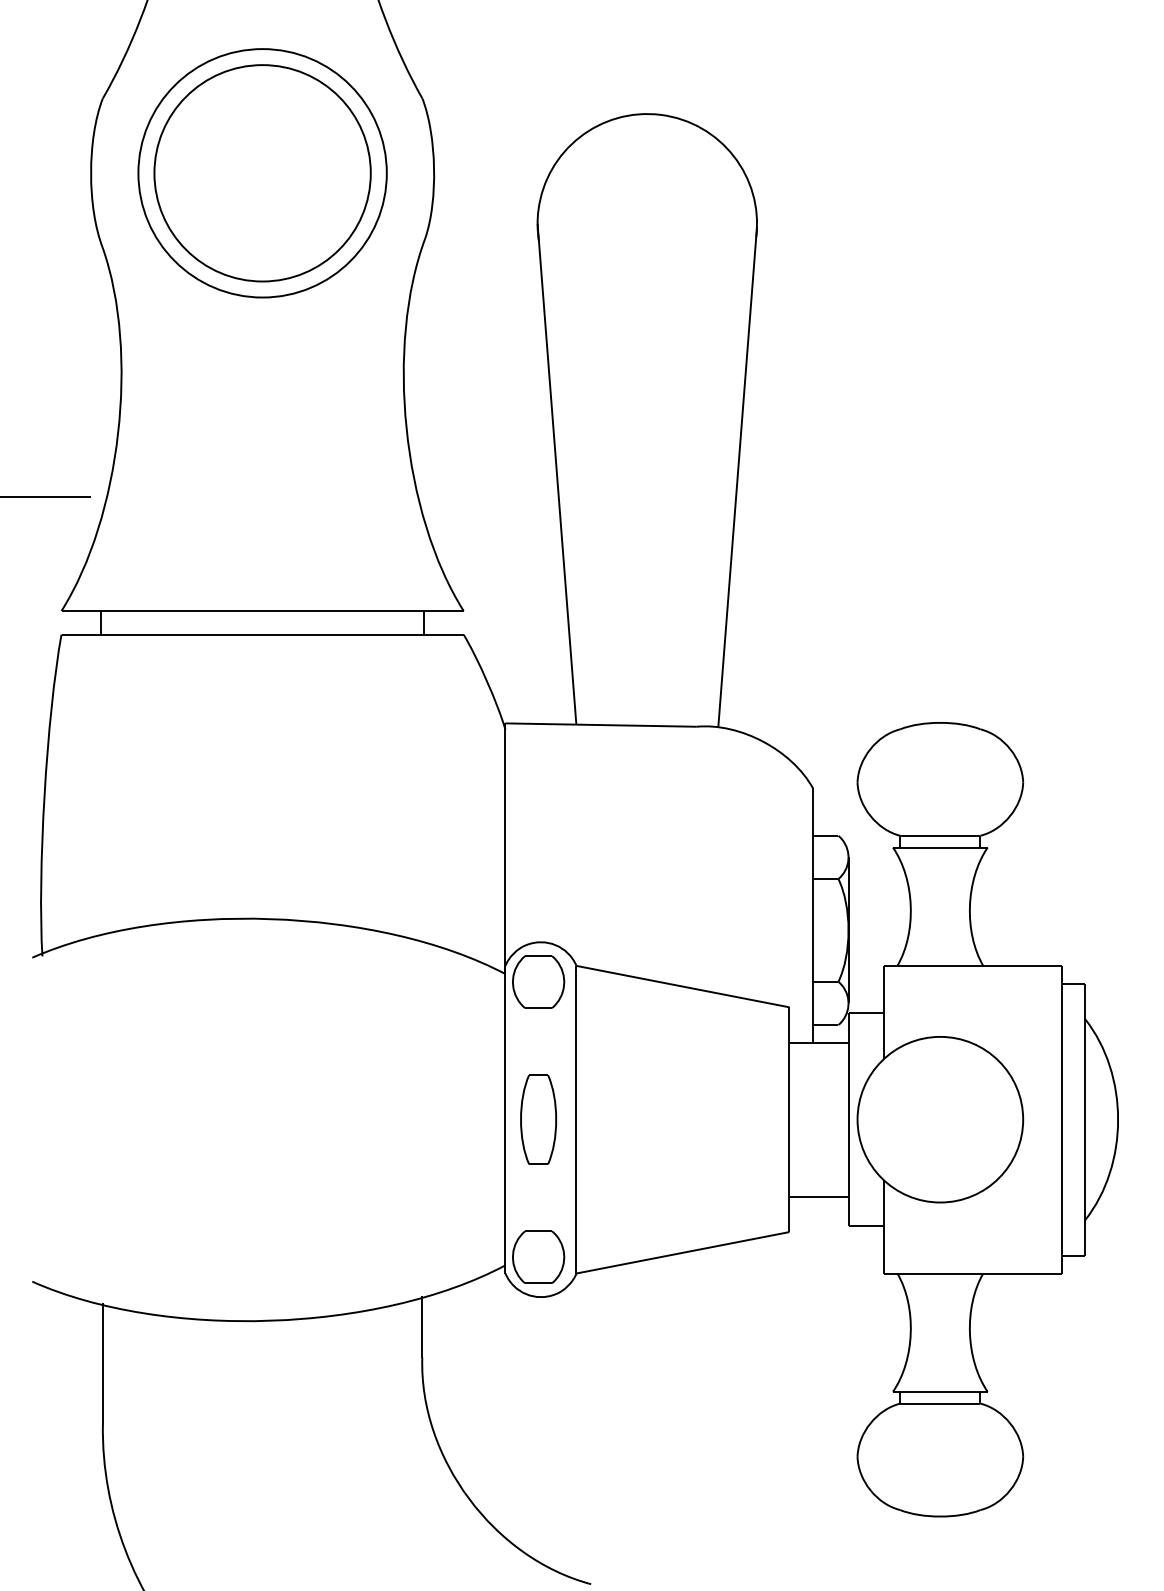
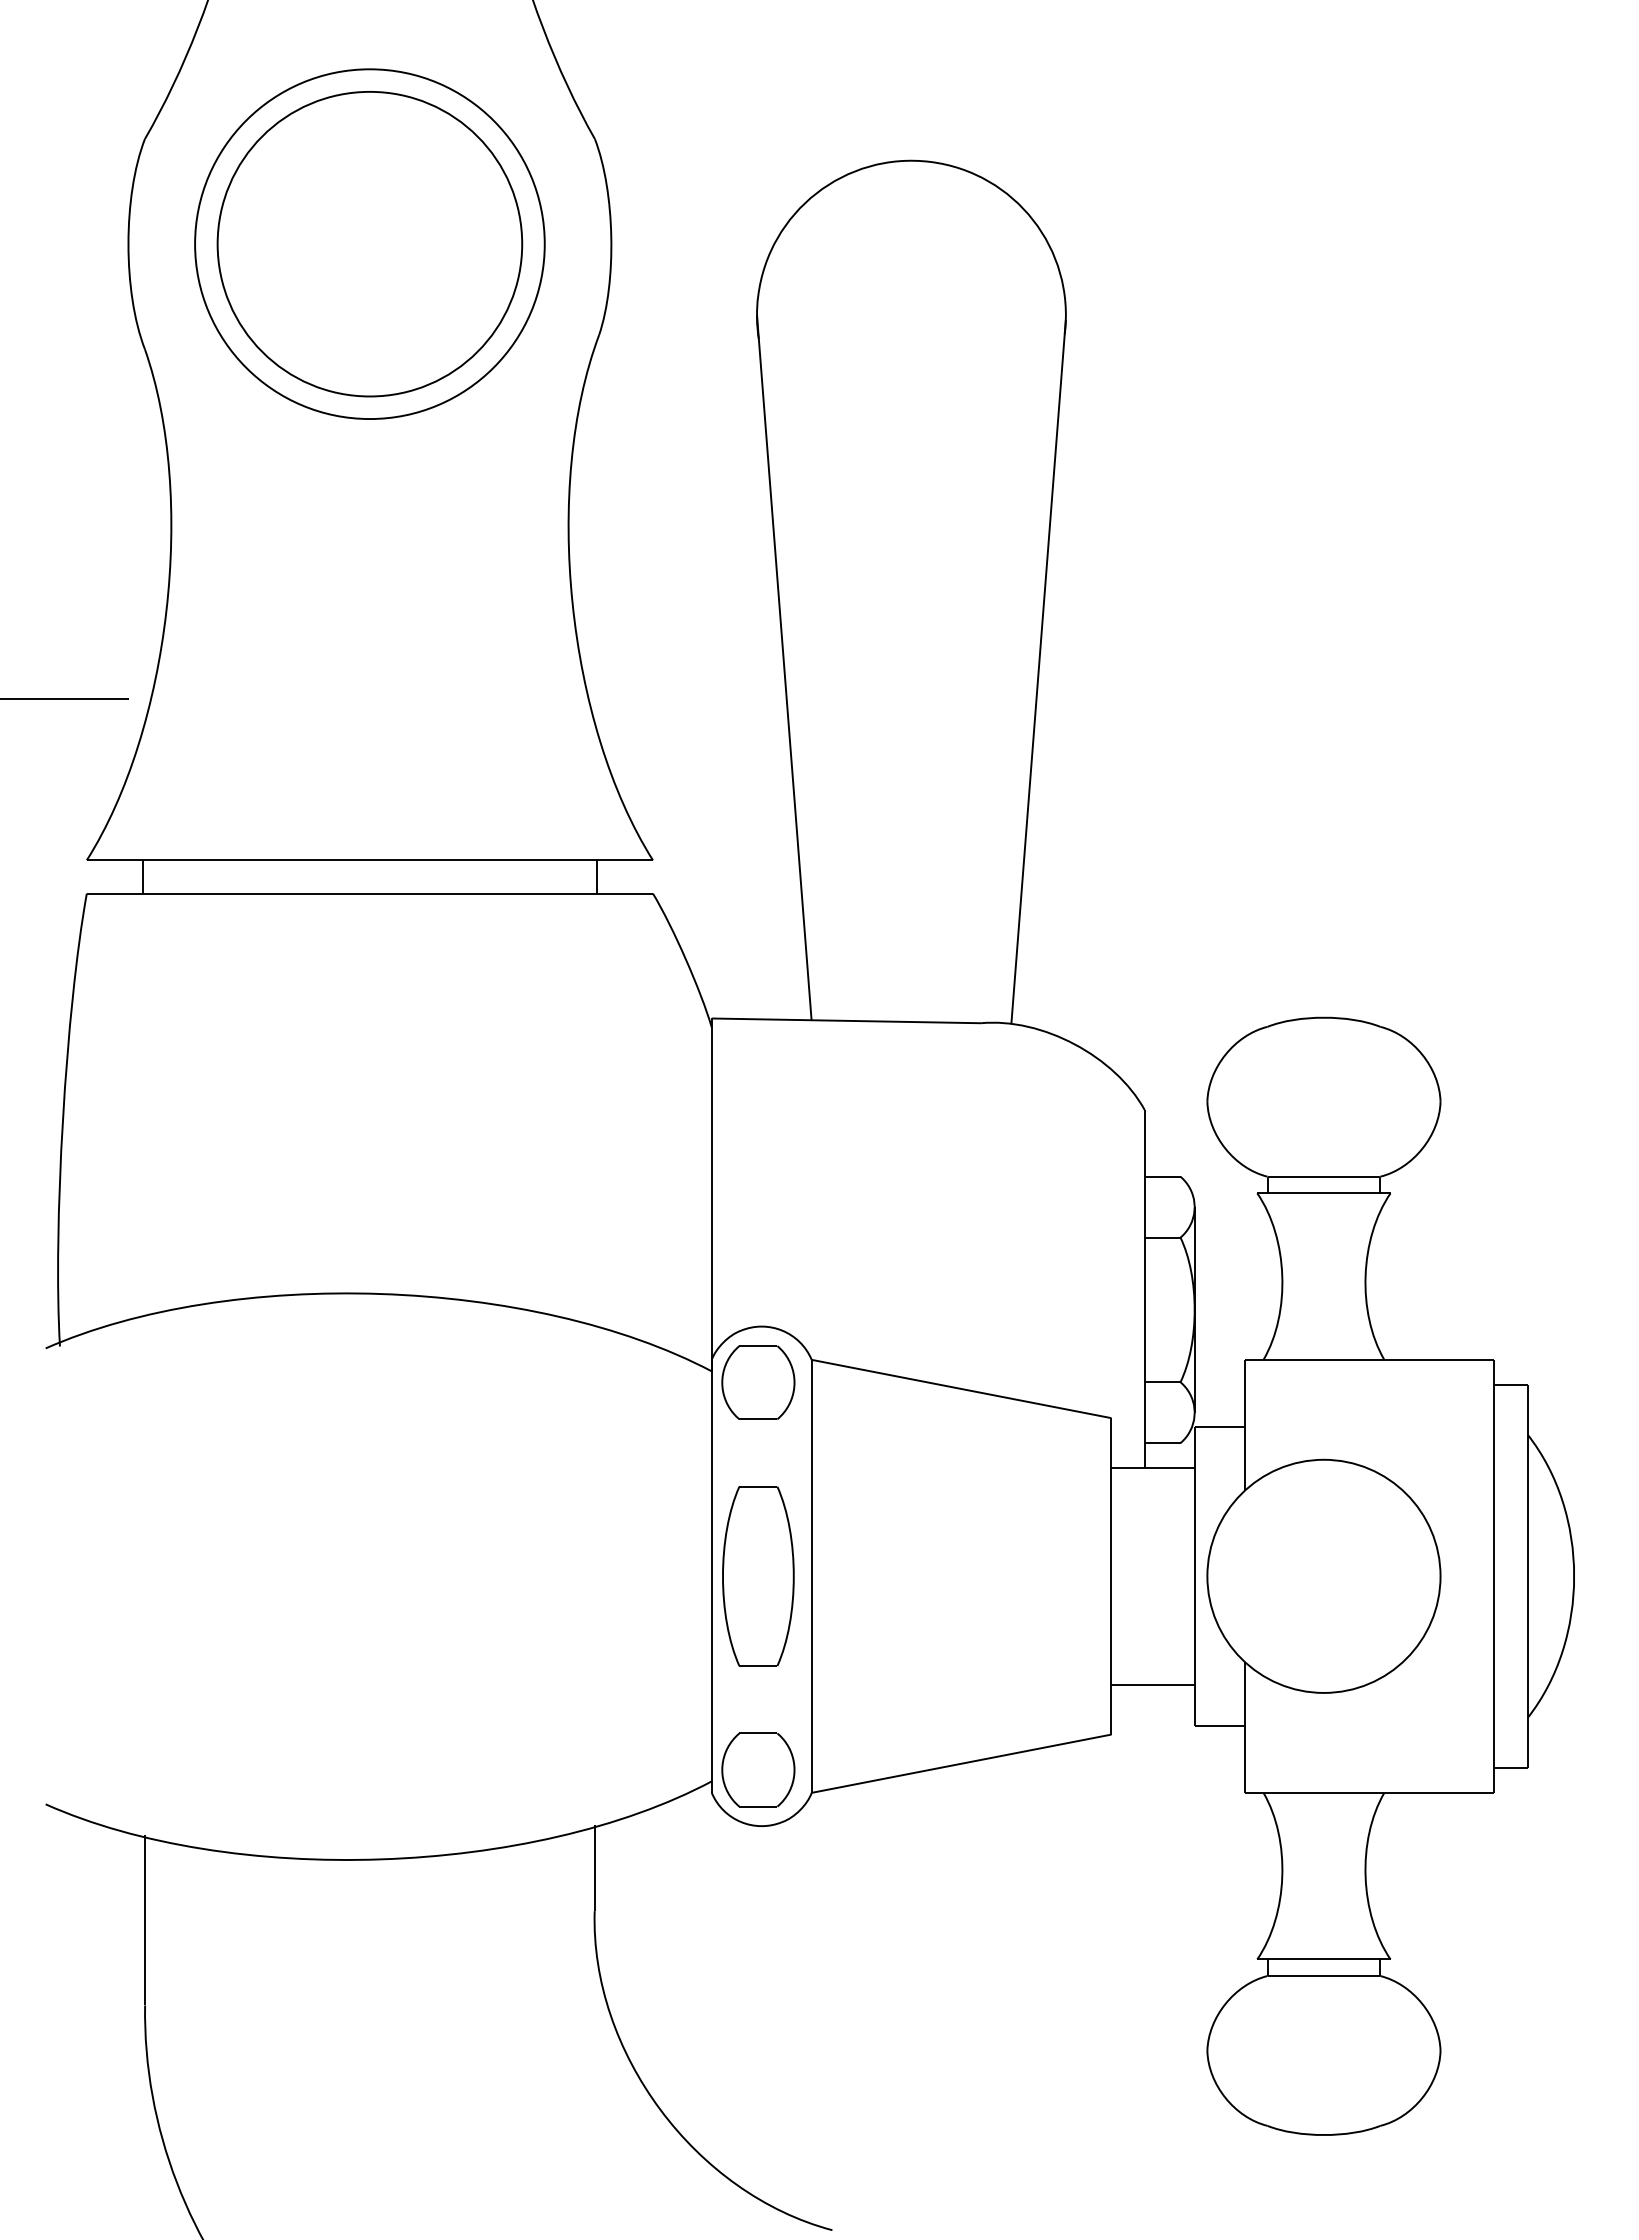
part: (538, 1119) -> (758, 1576), size x1.43

